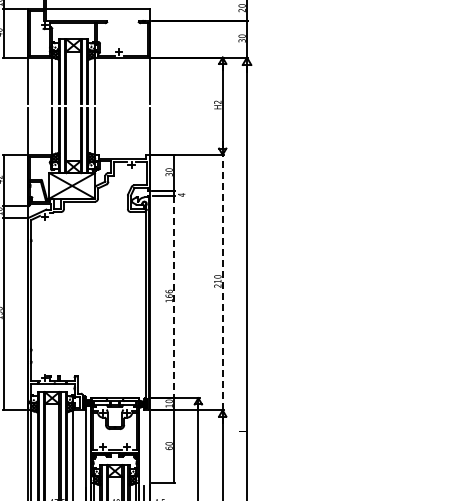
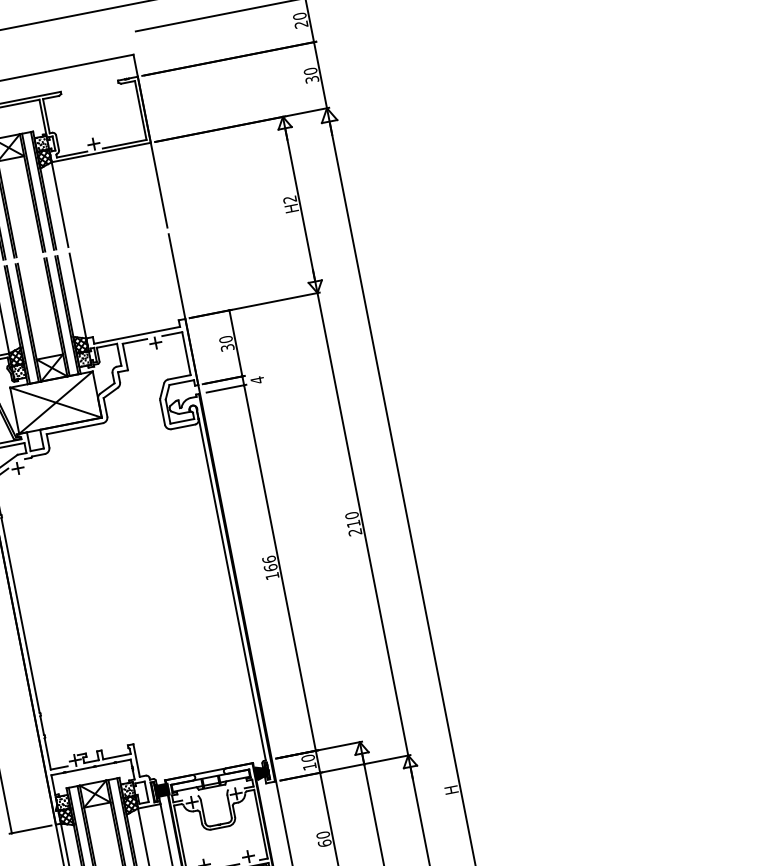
line: (222, 282) -> (362, 524), dashed -> solid
line: (174, 297) -> (280, 568), dashed -> solid

